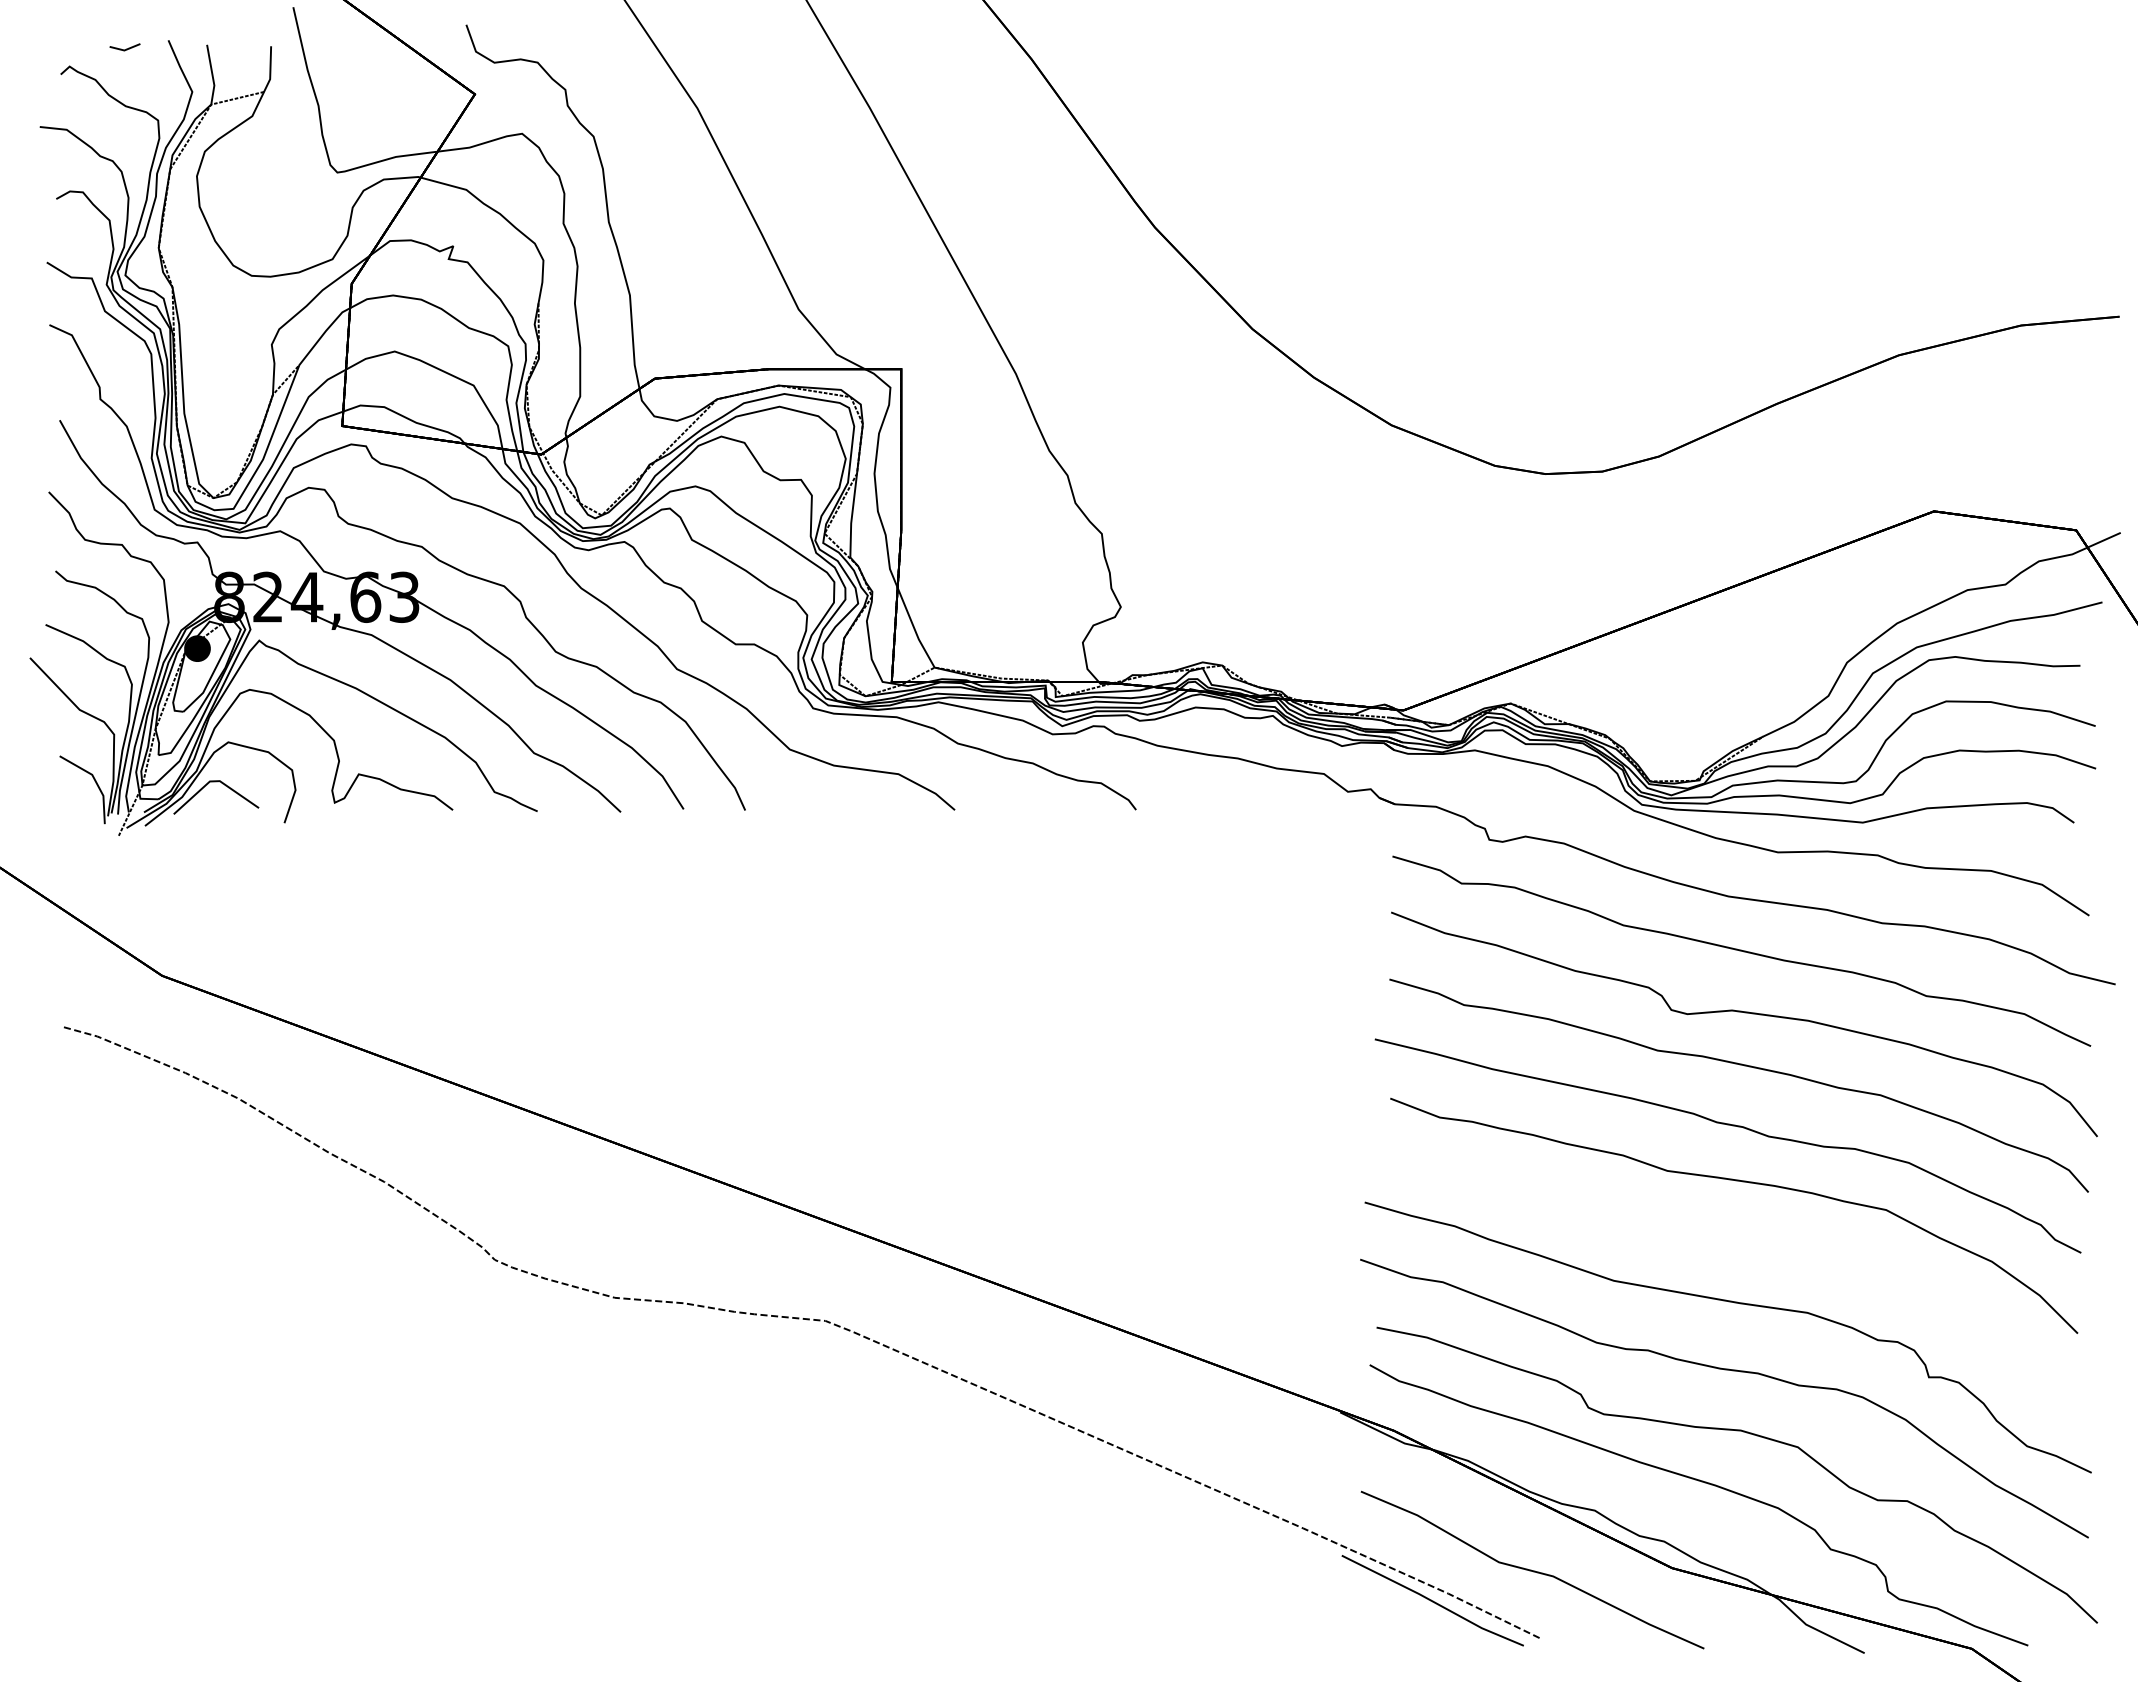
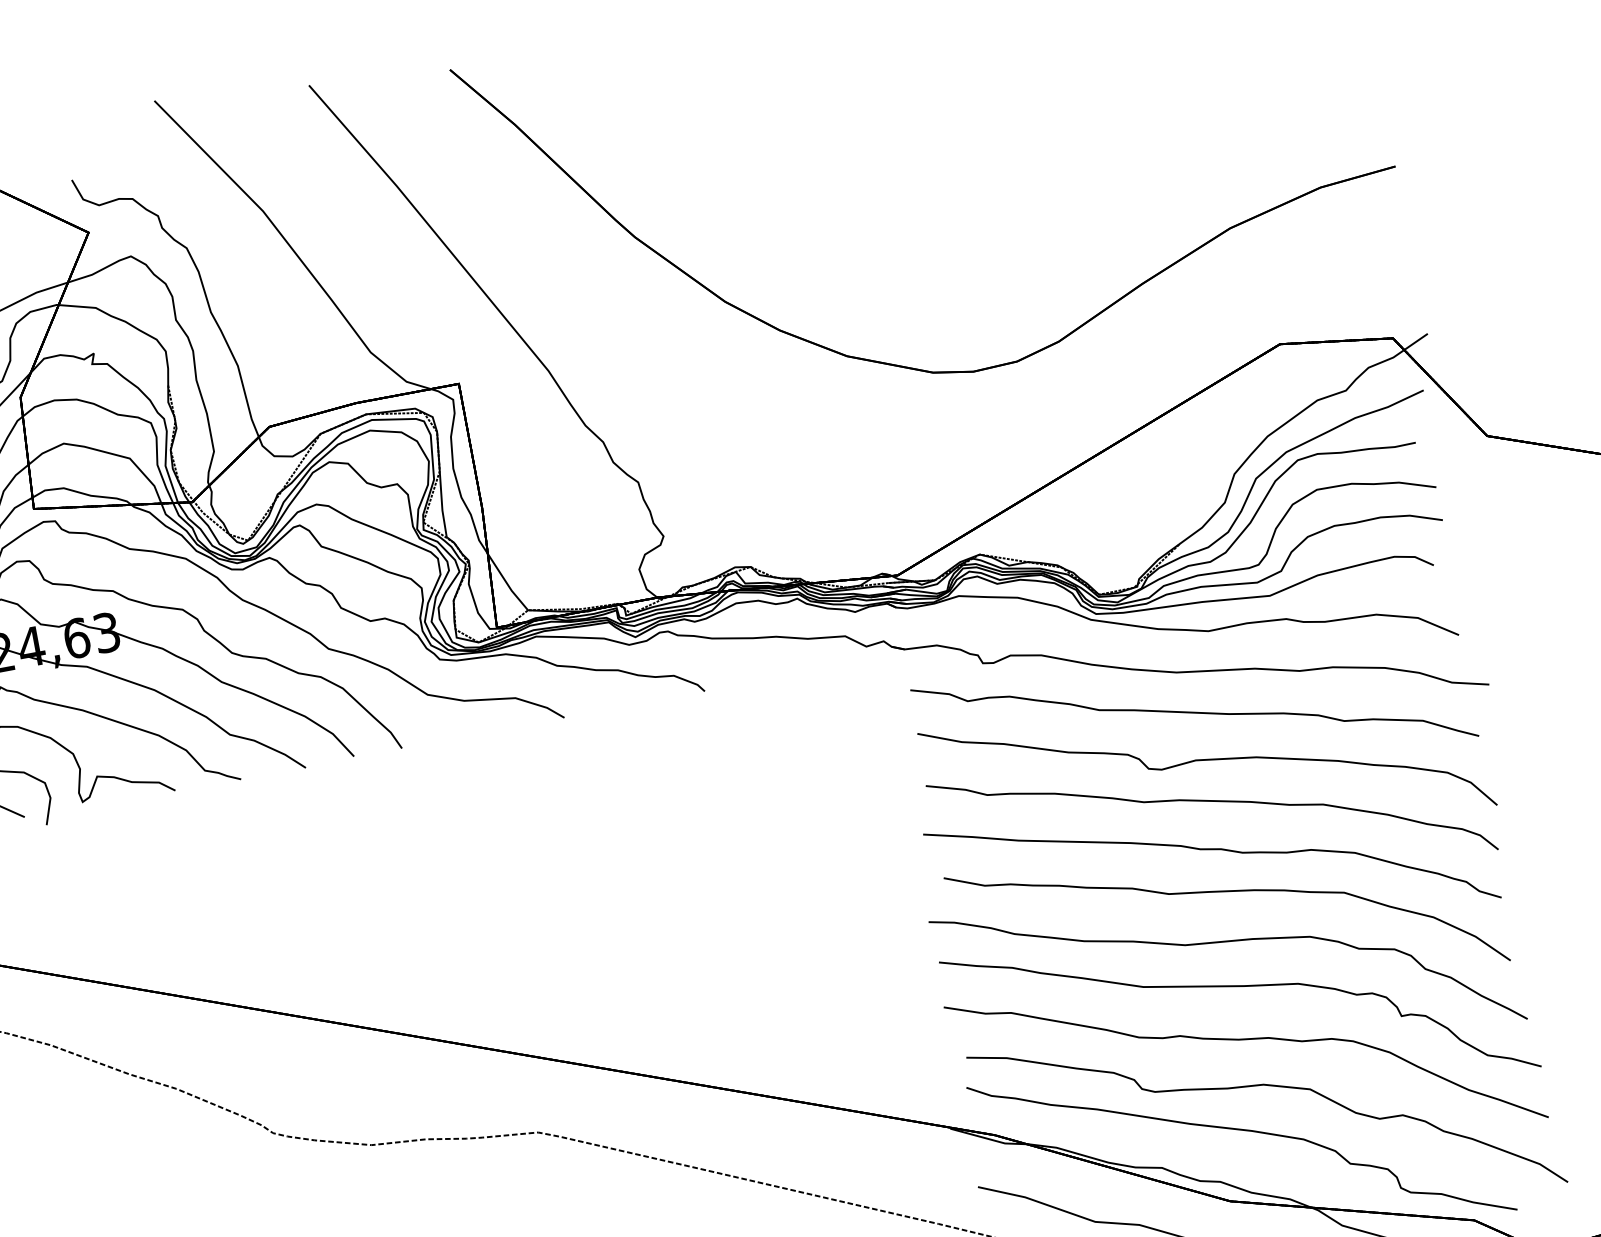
curve: (1726, 1244) -> (1225, 942), added

